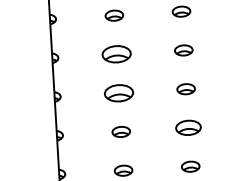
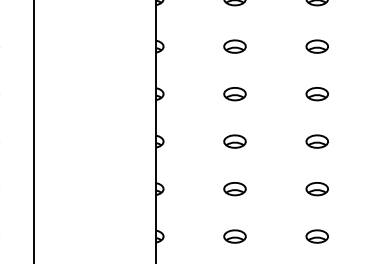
part: (116, 54) -> (234, 94), size x0.62
part: (118, 93) -> (234, 141), size x0.62
part: (187, 128) -> (316, 189), size x0.71

